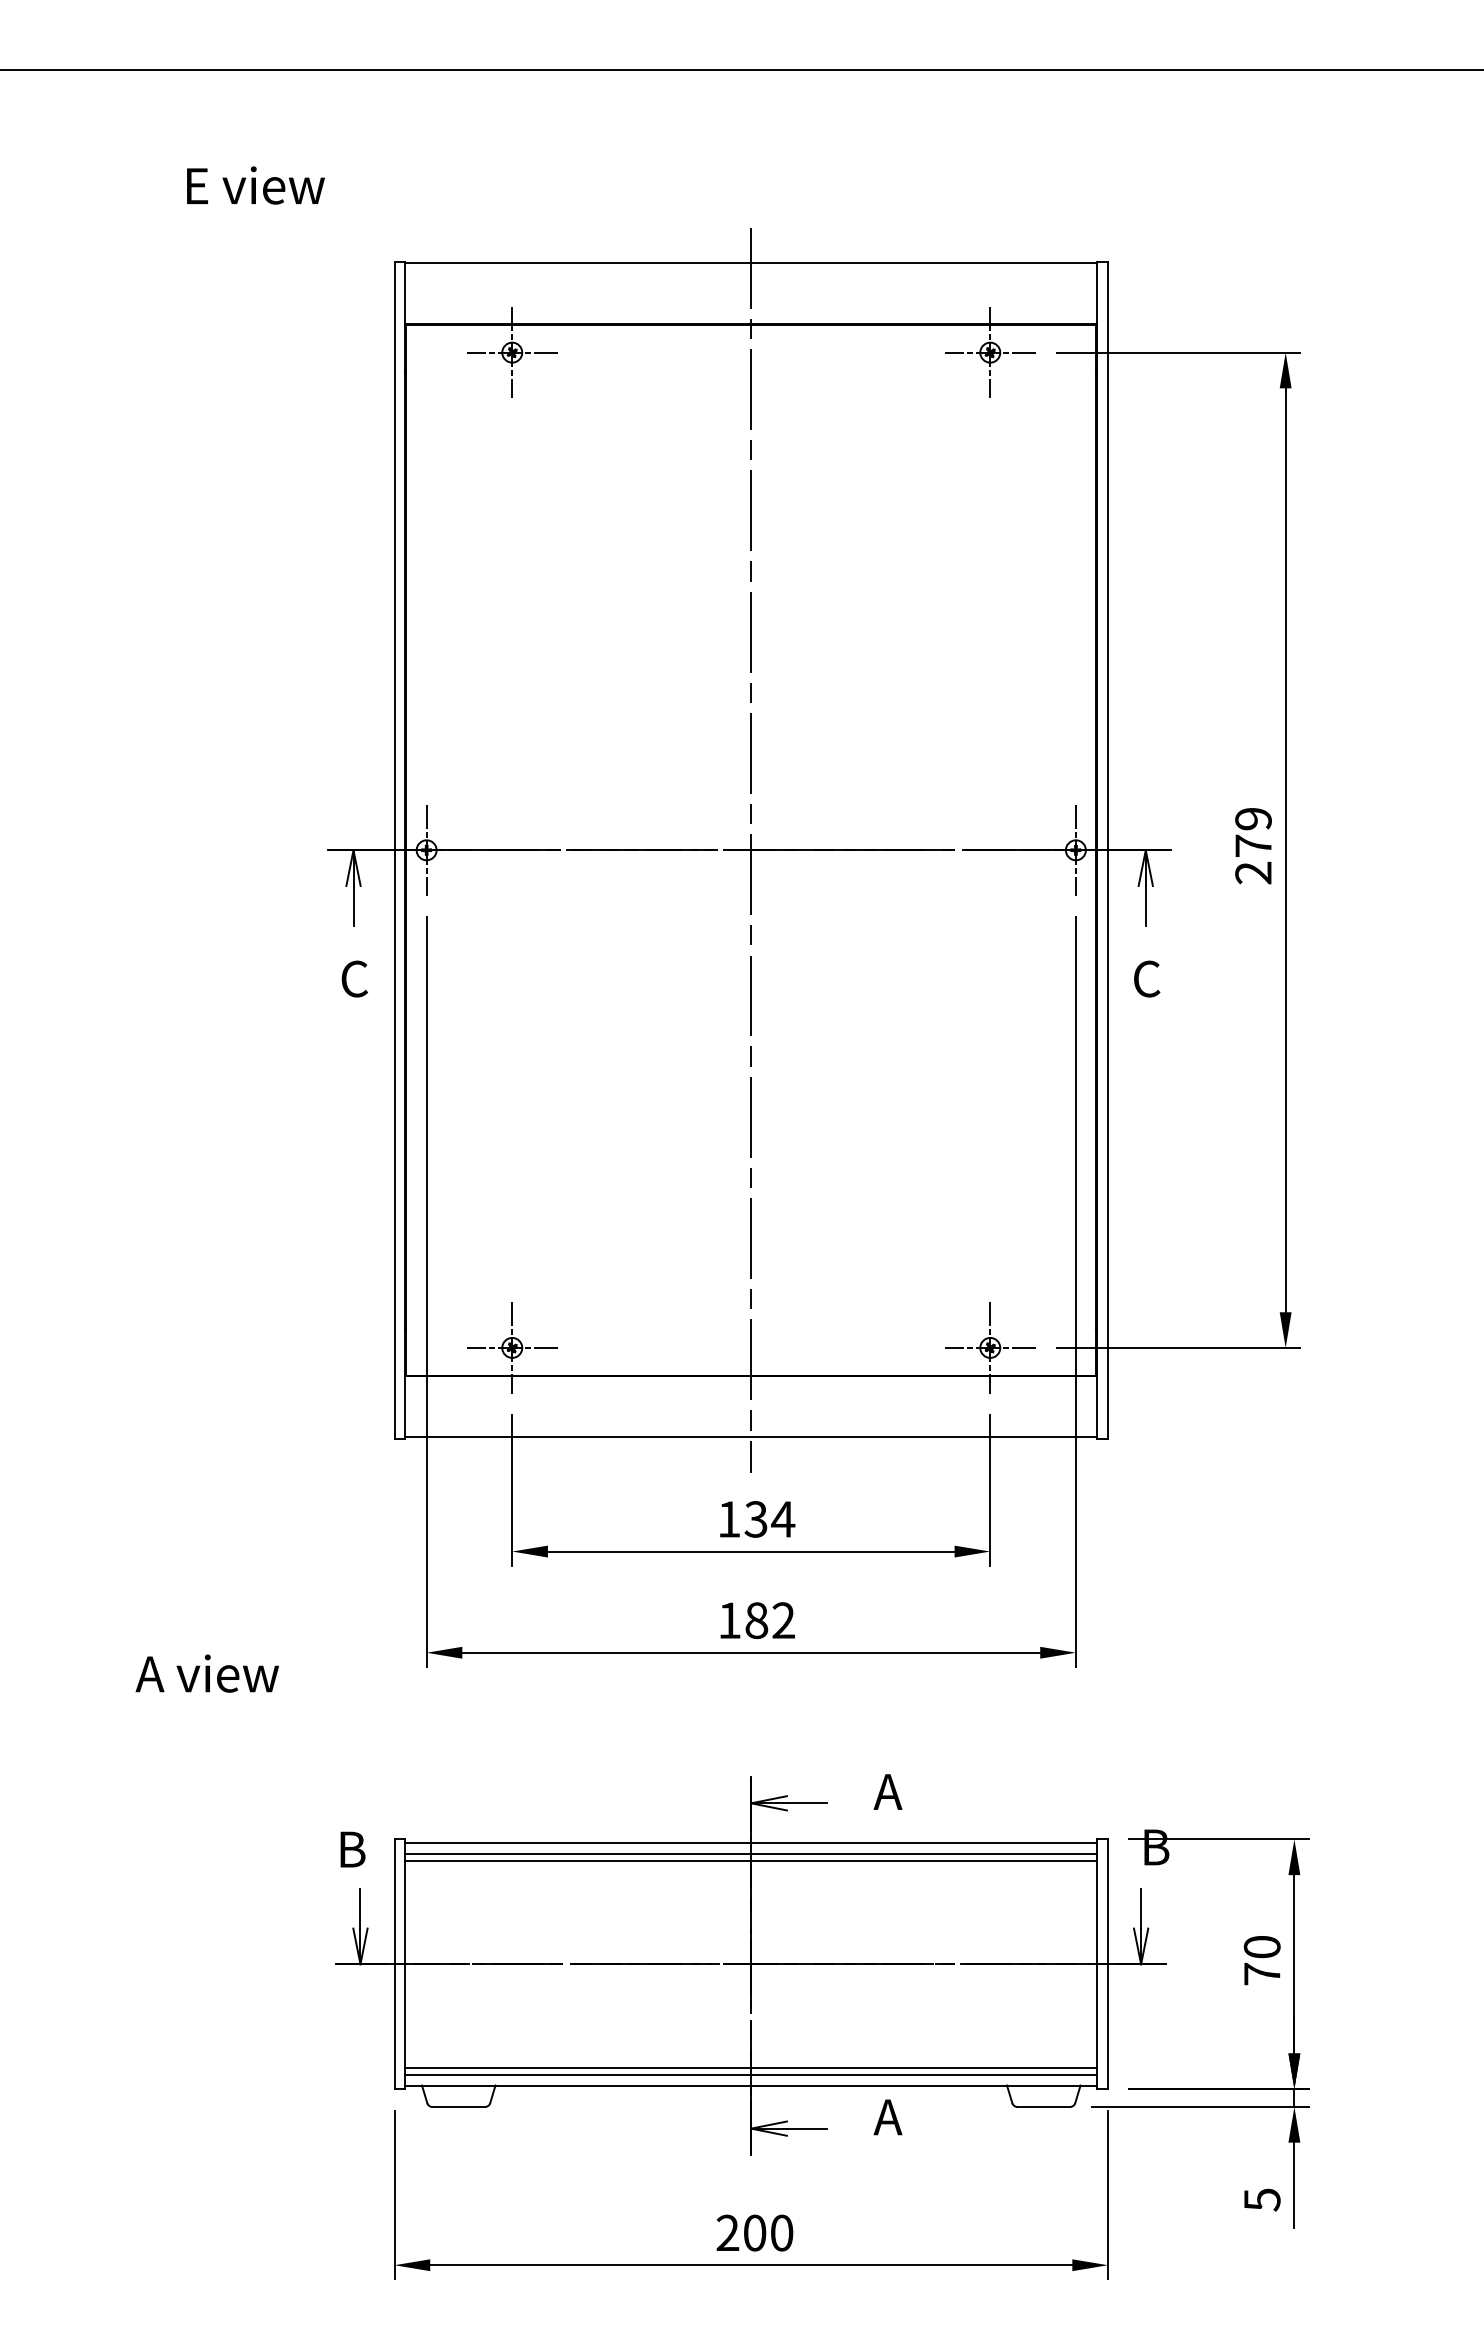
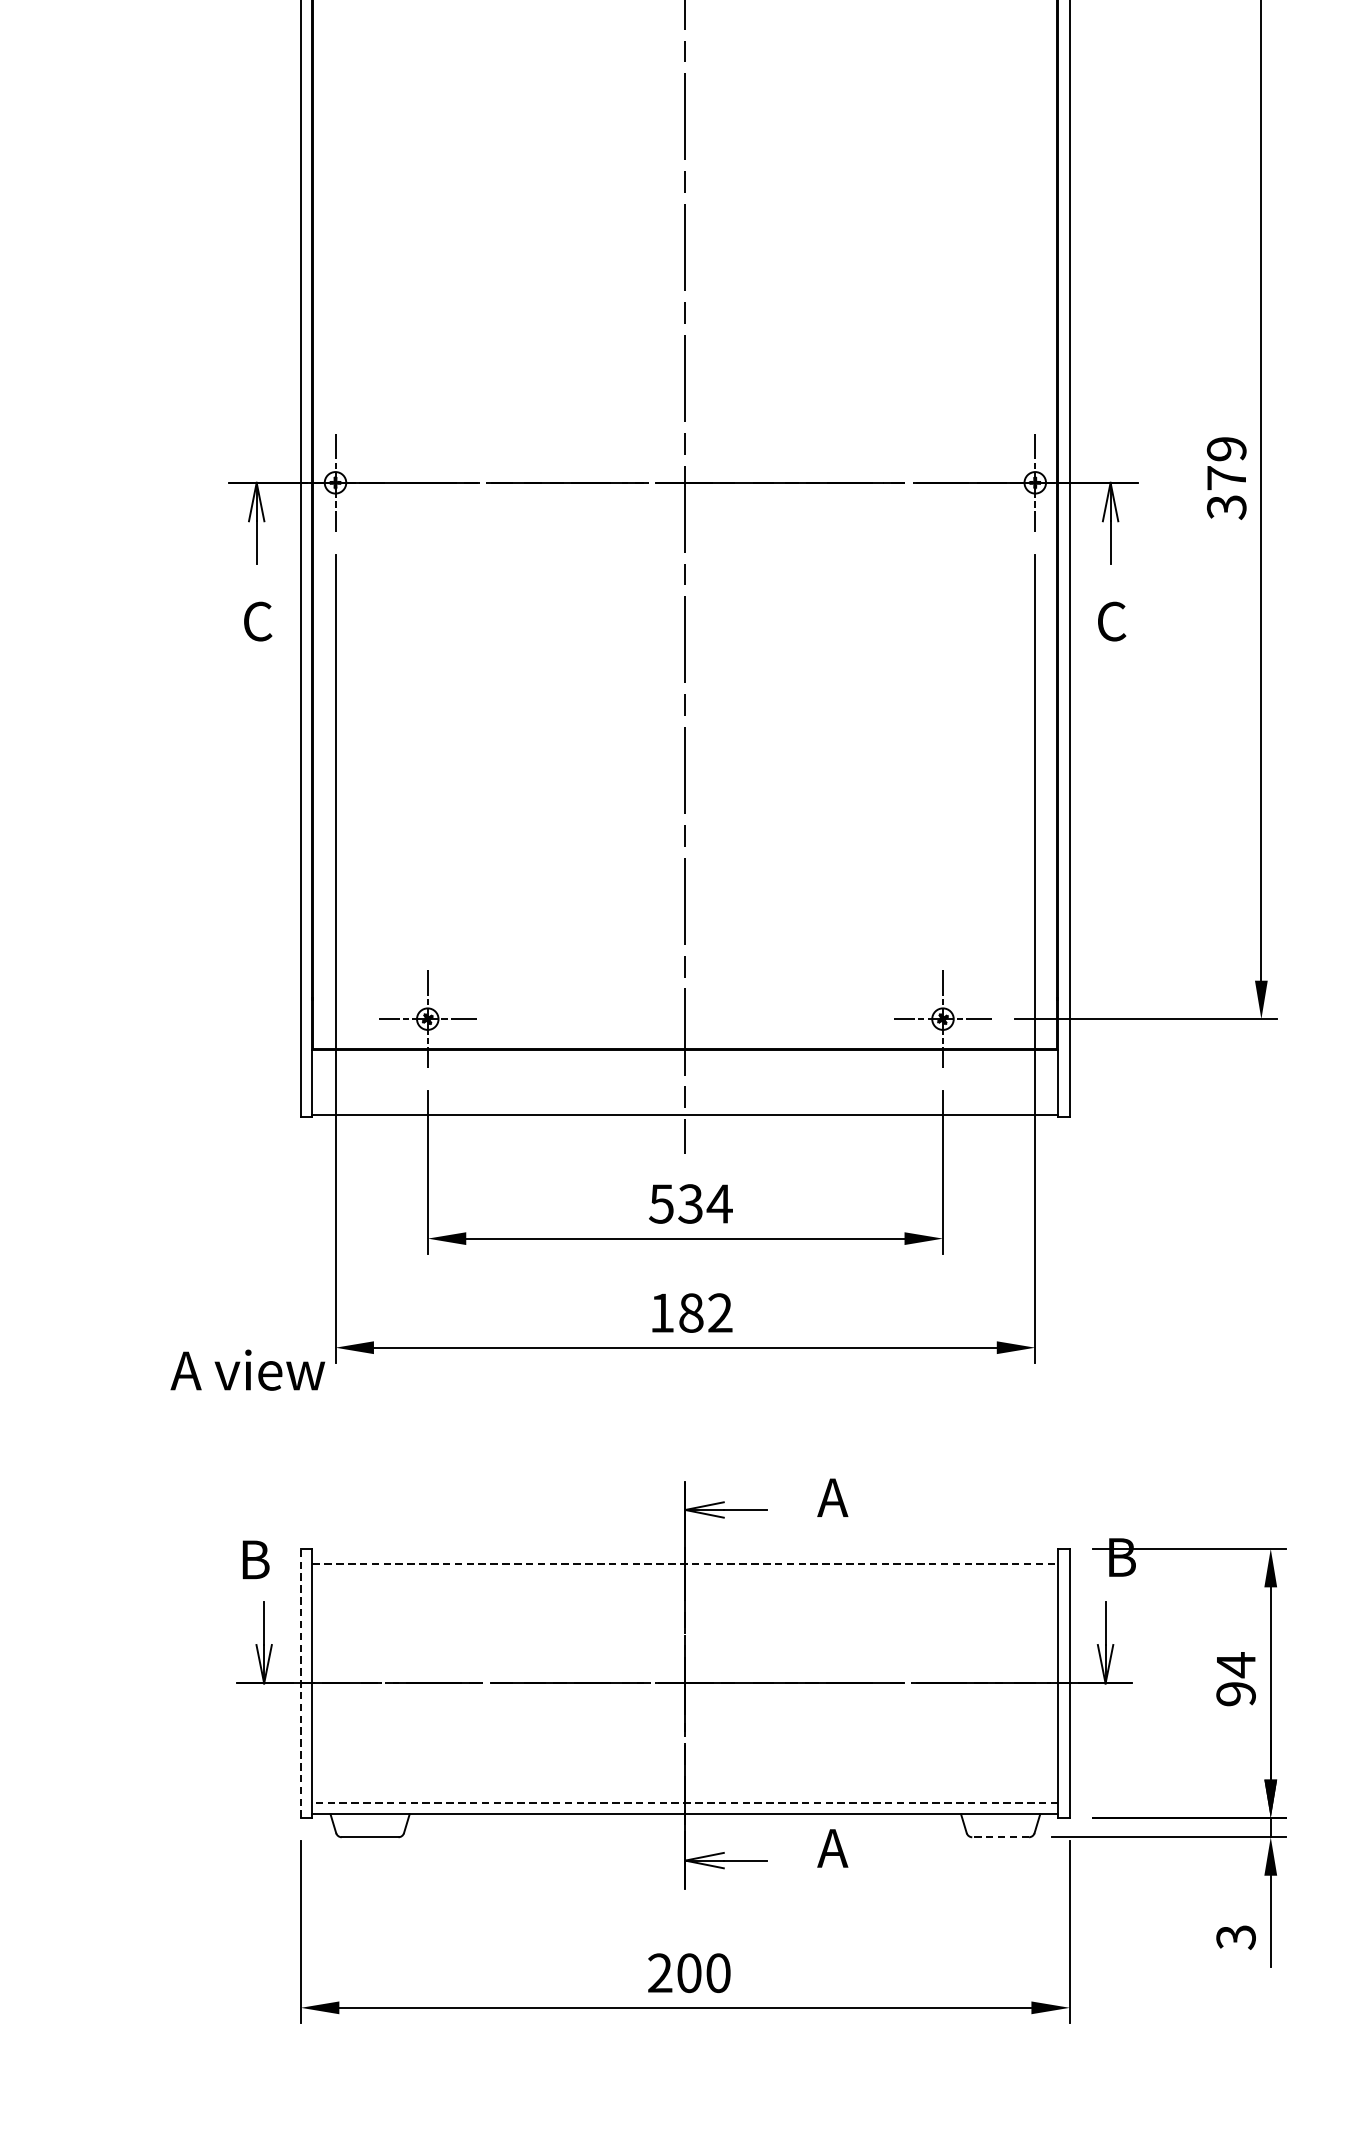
text: (1253, 872) -> (1226, 506), 279 -> 379
text: (728, 1519) -> (660, 1204), 134 -> 534
text: (206, 1673) -> (246, 1370), moved
line: (751, 1842) -> (685, 1552), removed
line: (751, 1853) -> (685, 1564), solid -> dashed
line: (751, 1860) -> (685, 1571), removed
text: (1261, 1960) -> (1235, 1679), 70 -> 94
line: (394, 1964) -> (300, 1683), solid -> dashed
line: (751, 2067) -> (685, 1794), removed
line: (750, 2074) -> (684, 1802), solid -> dashed
line: (1043, 2106) -> (1000, 1836), solid -> dashed
text: (1261, 2199) -> (1235, 1936), 5 -> 3

